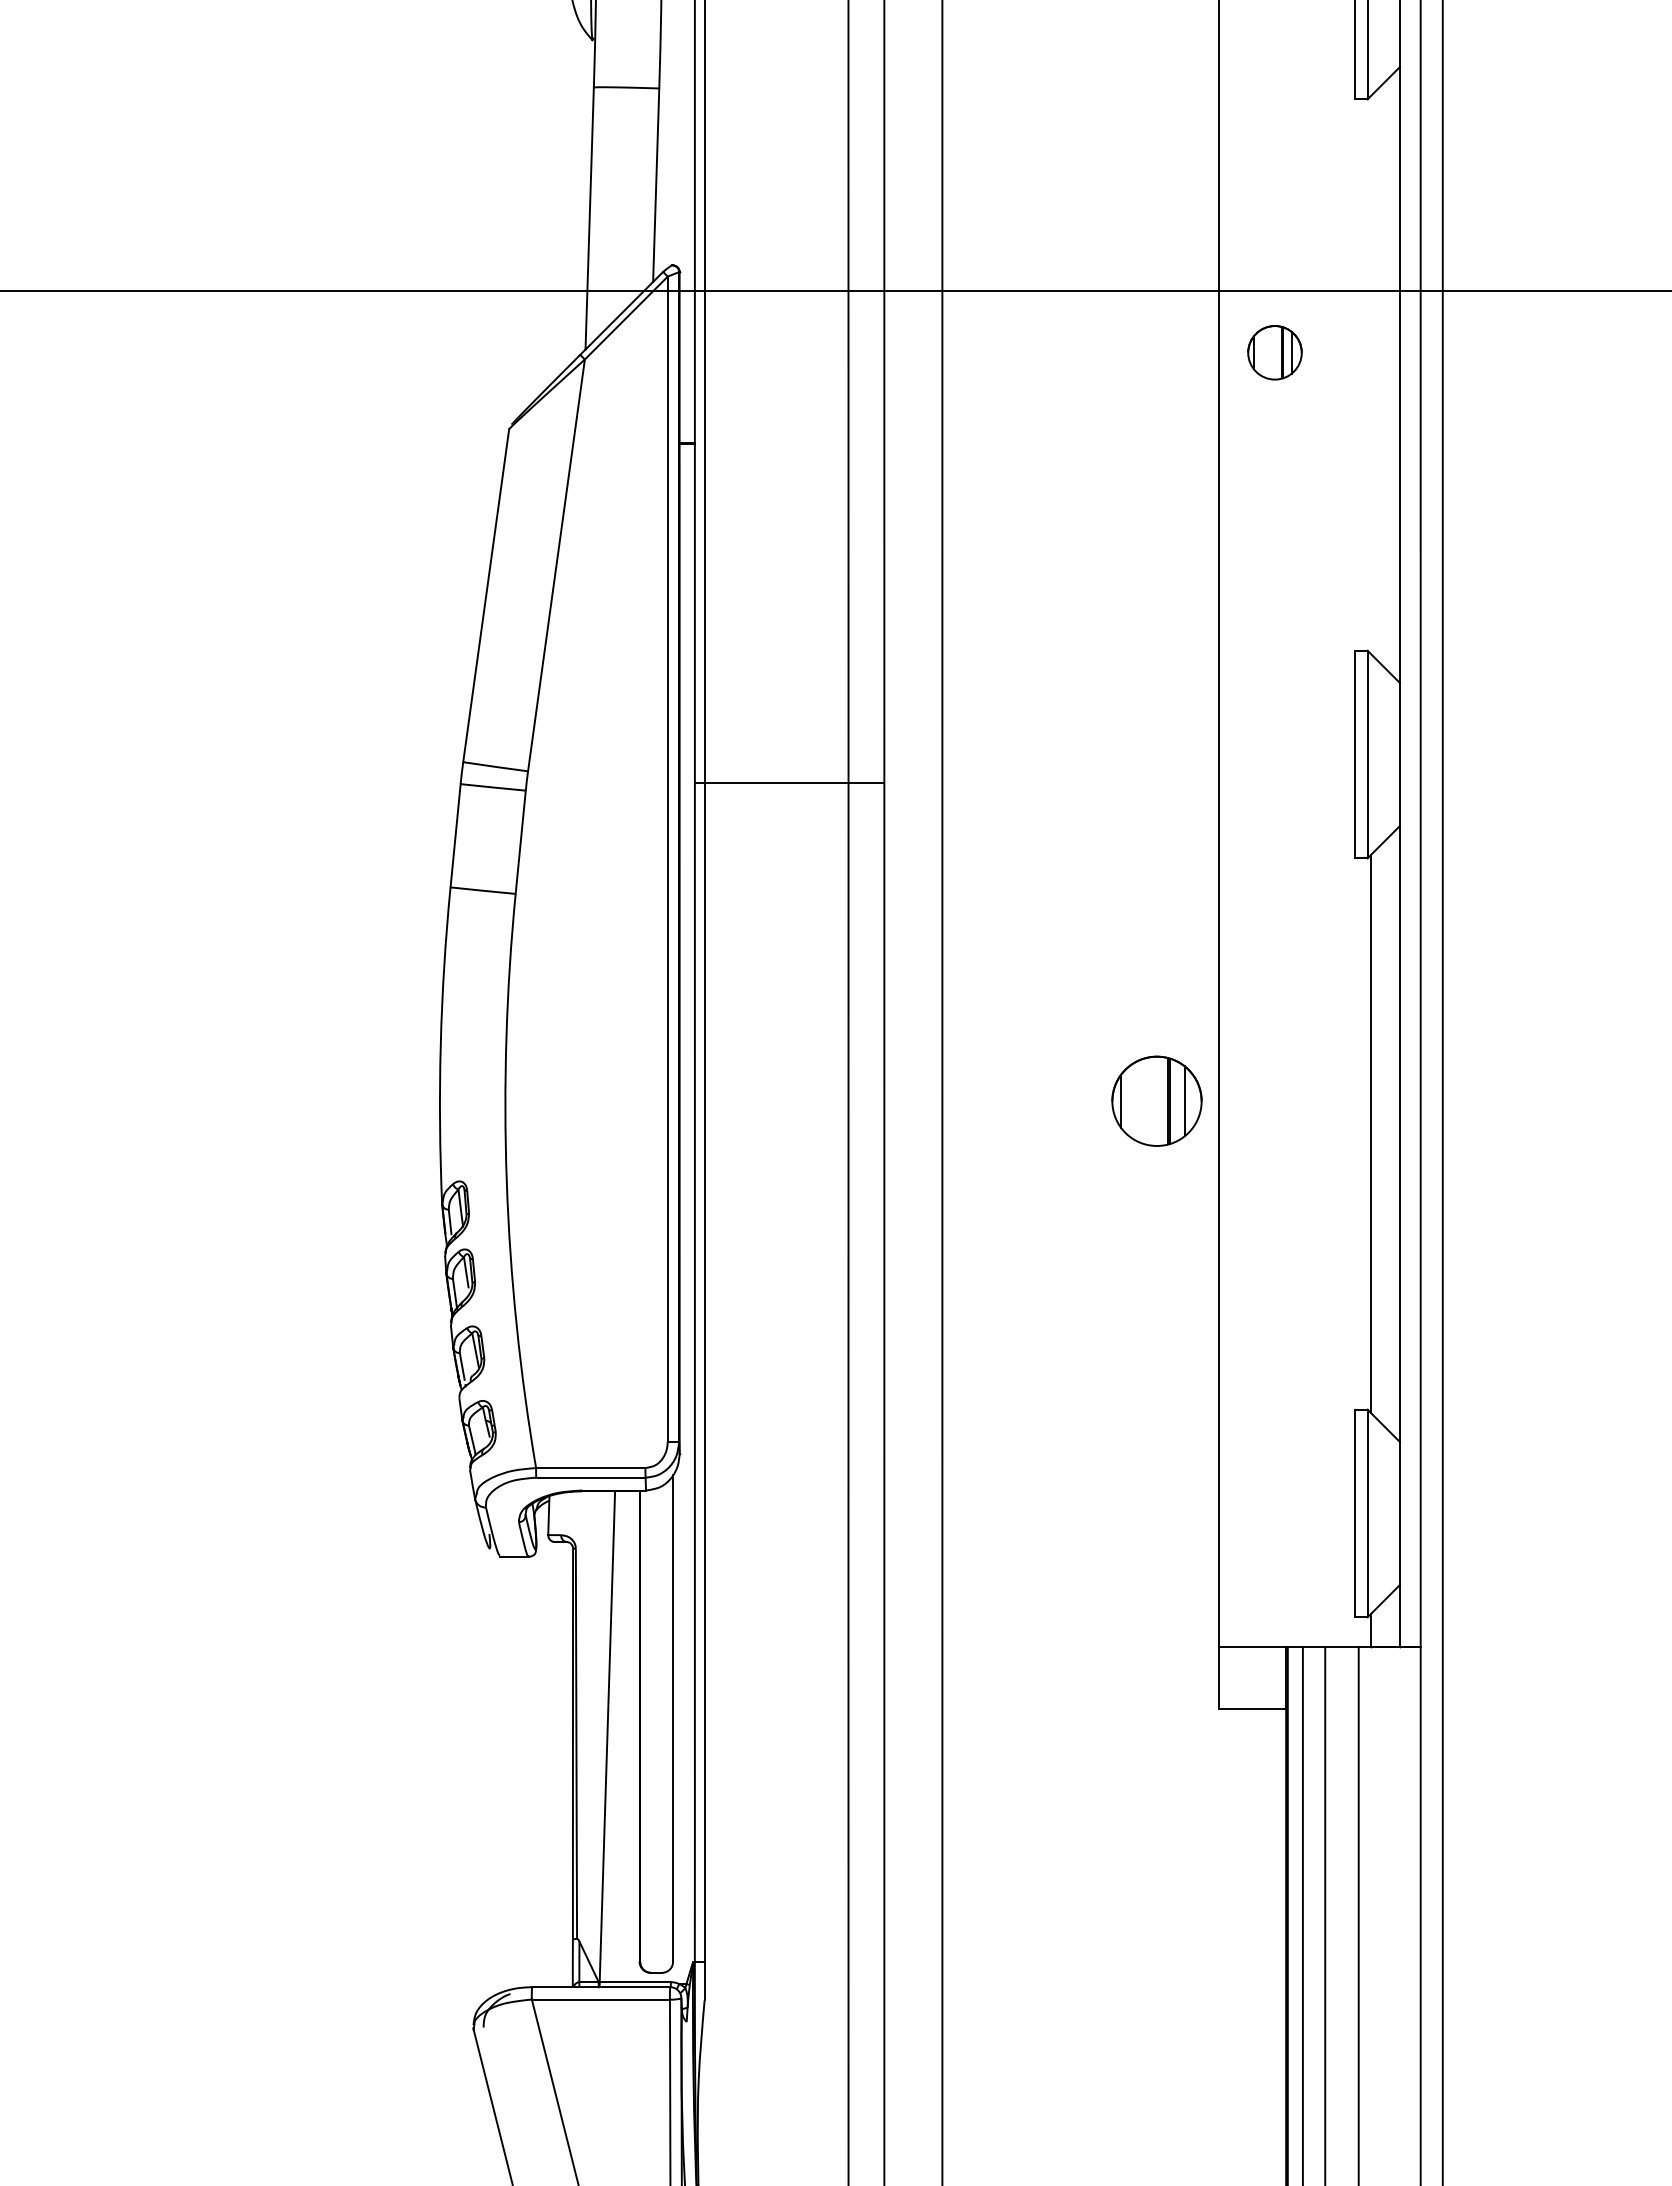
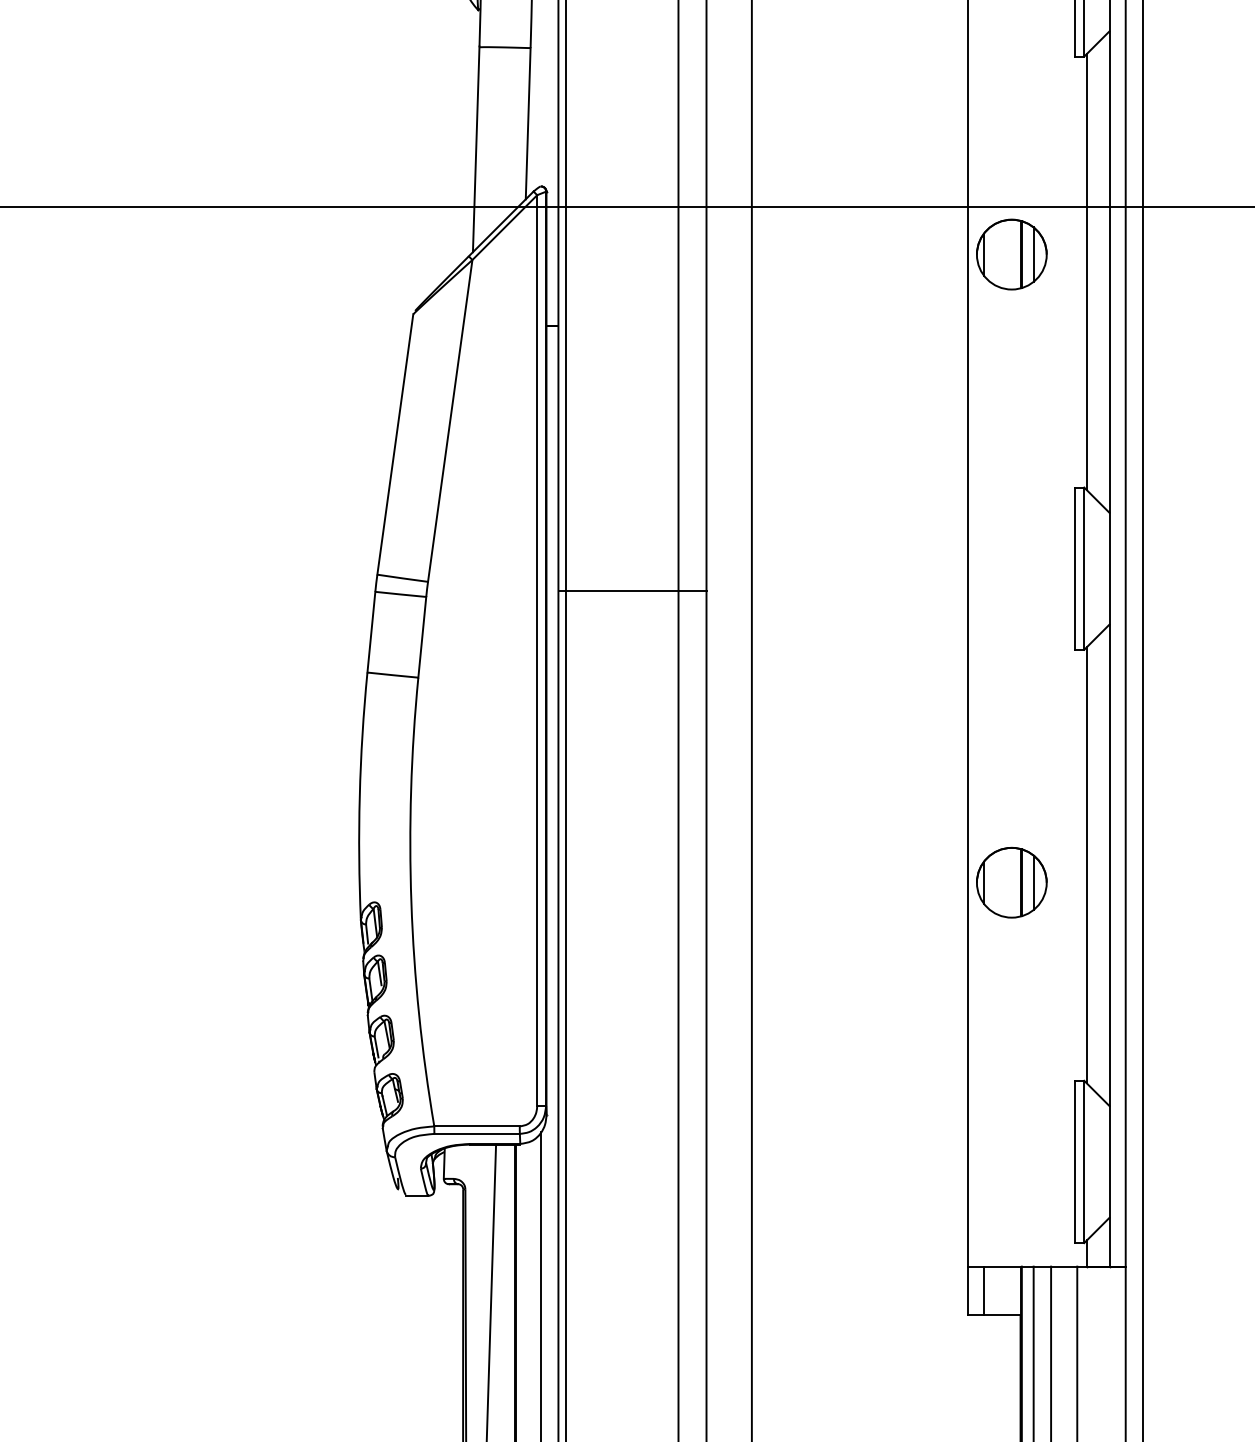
part: (1274, 352) -> (1011, 254), size x1.67
line: (1370, 374) -> (1086, 271), added
part: (1156, 1100) -> (1011, 882), moved
line: (1239, 1678) -> (984, 1290), added

